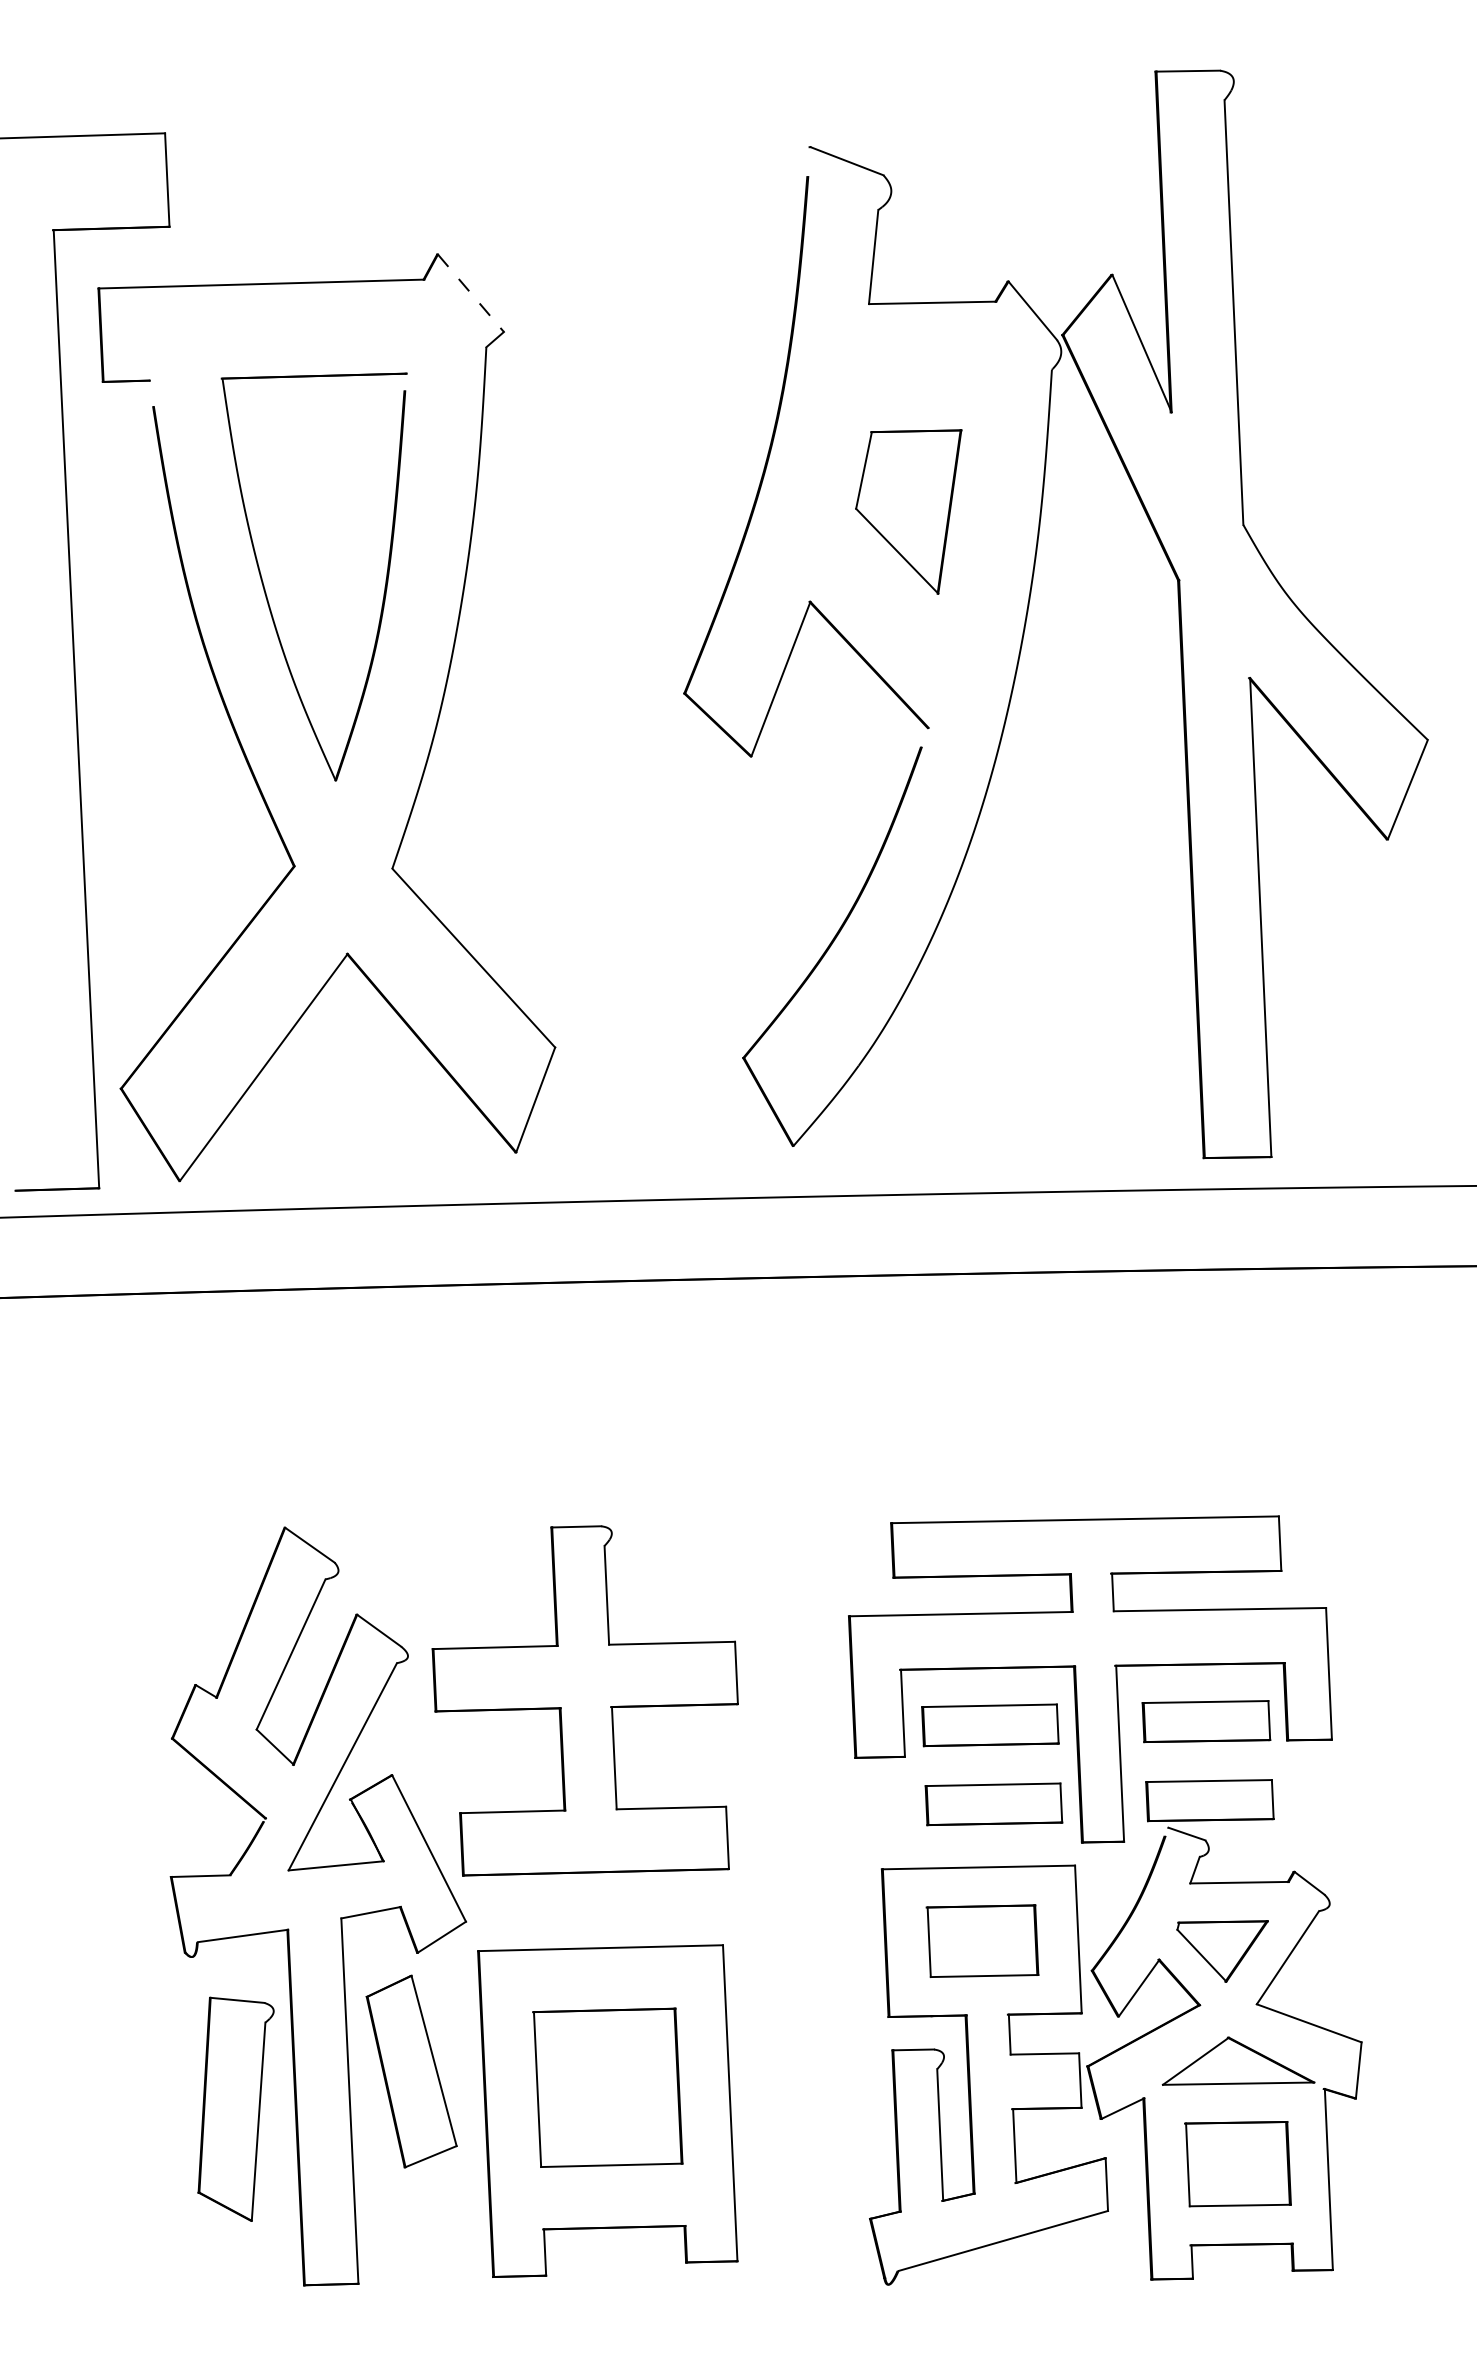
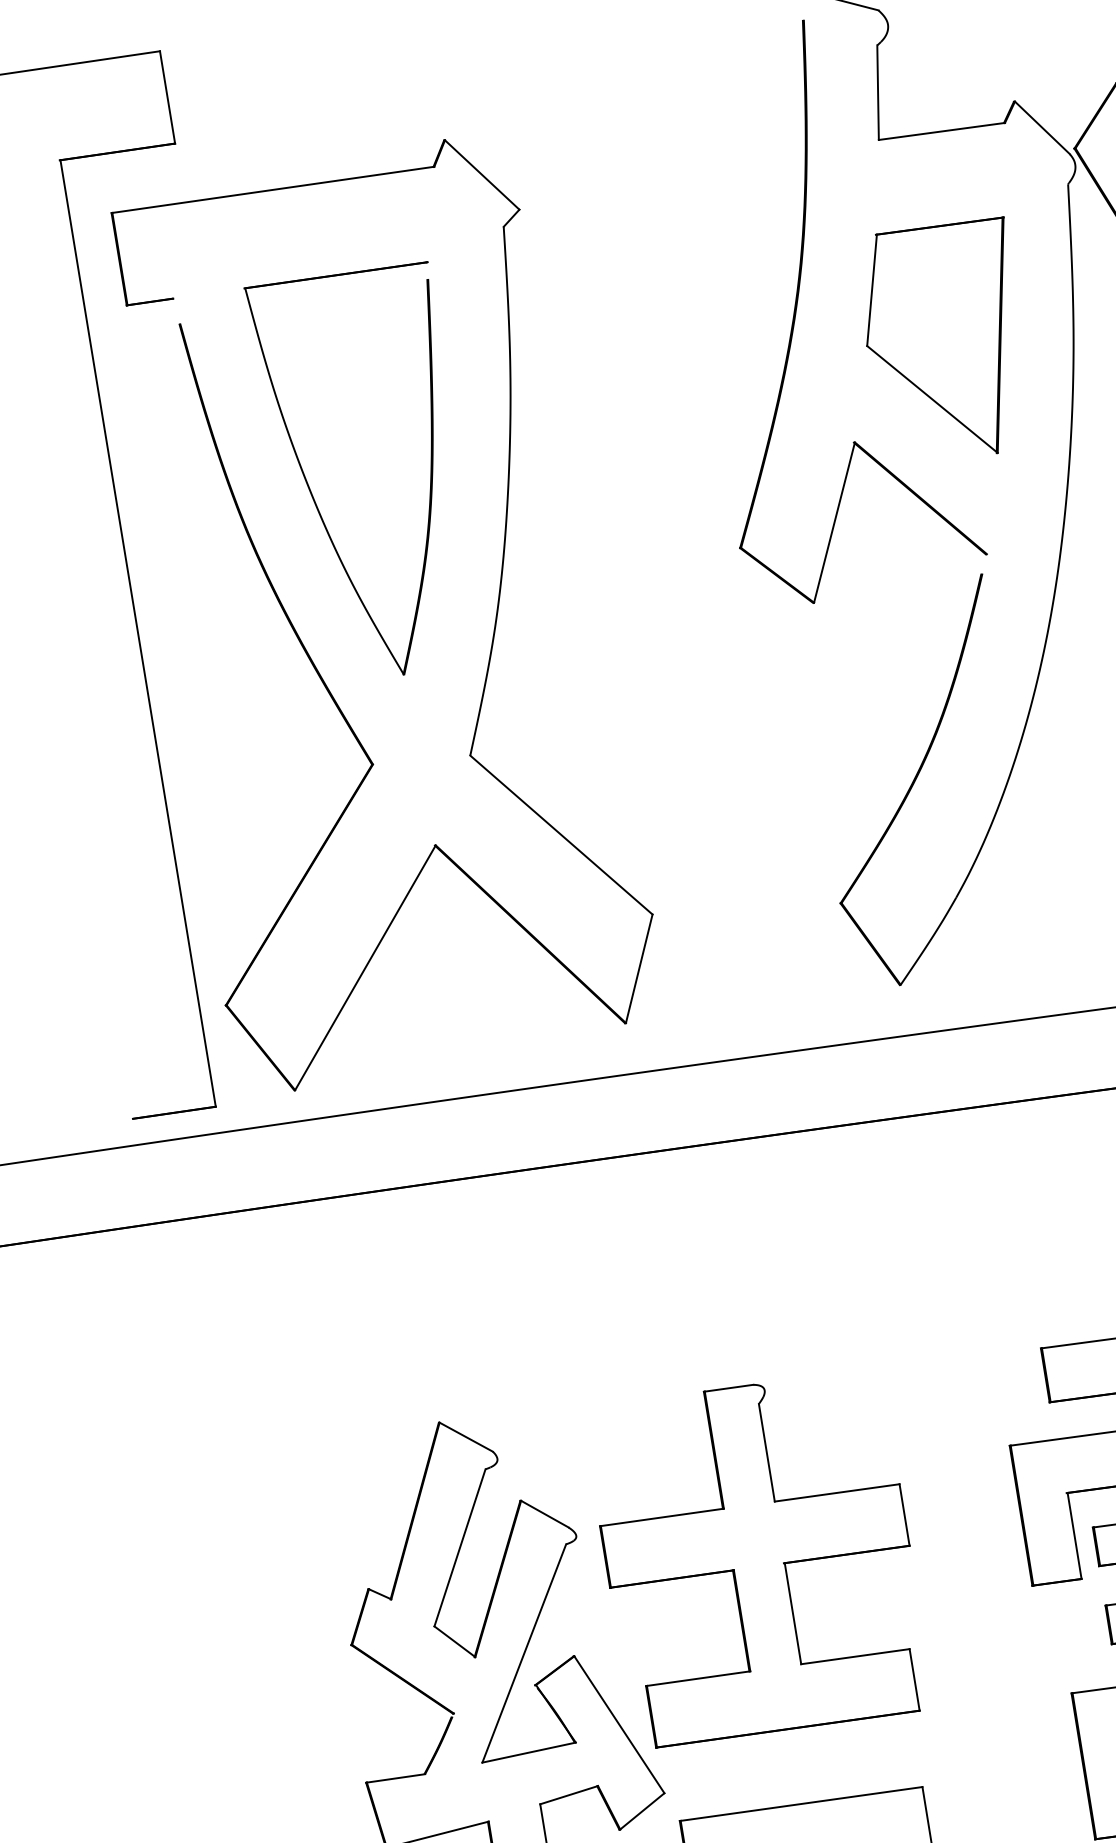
line: (470, 293) -> (481, 175), dashed -> solid
part: (908, 511) -> (941, 341), size x1.43

